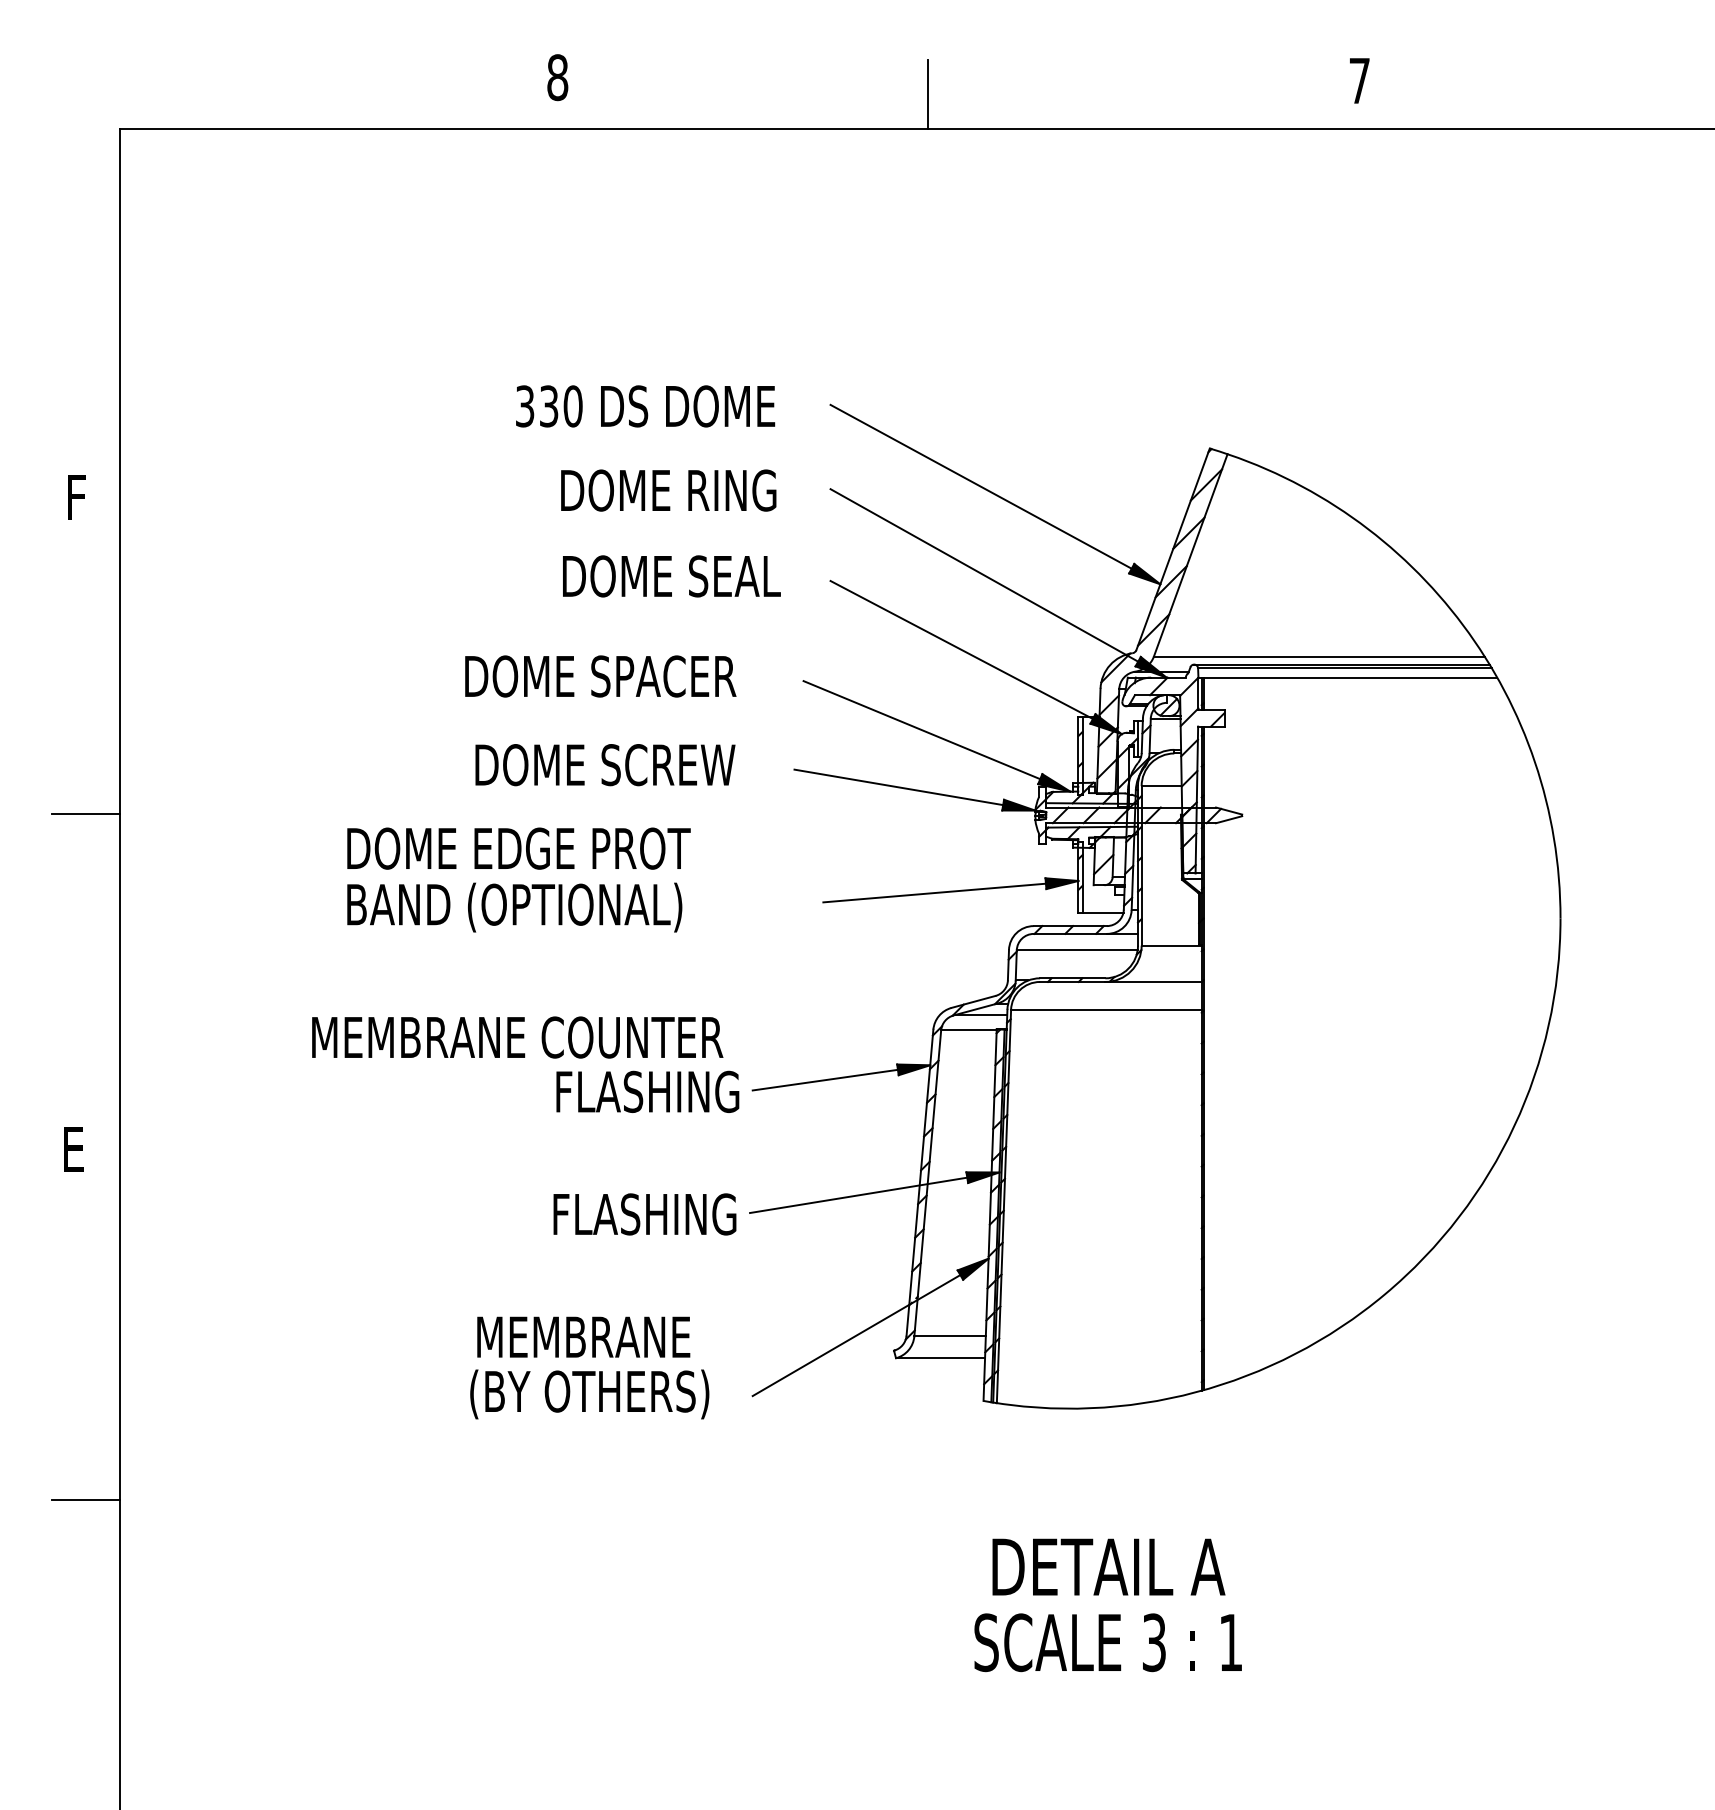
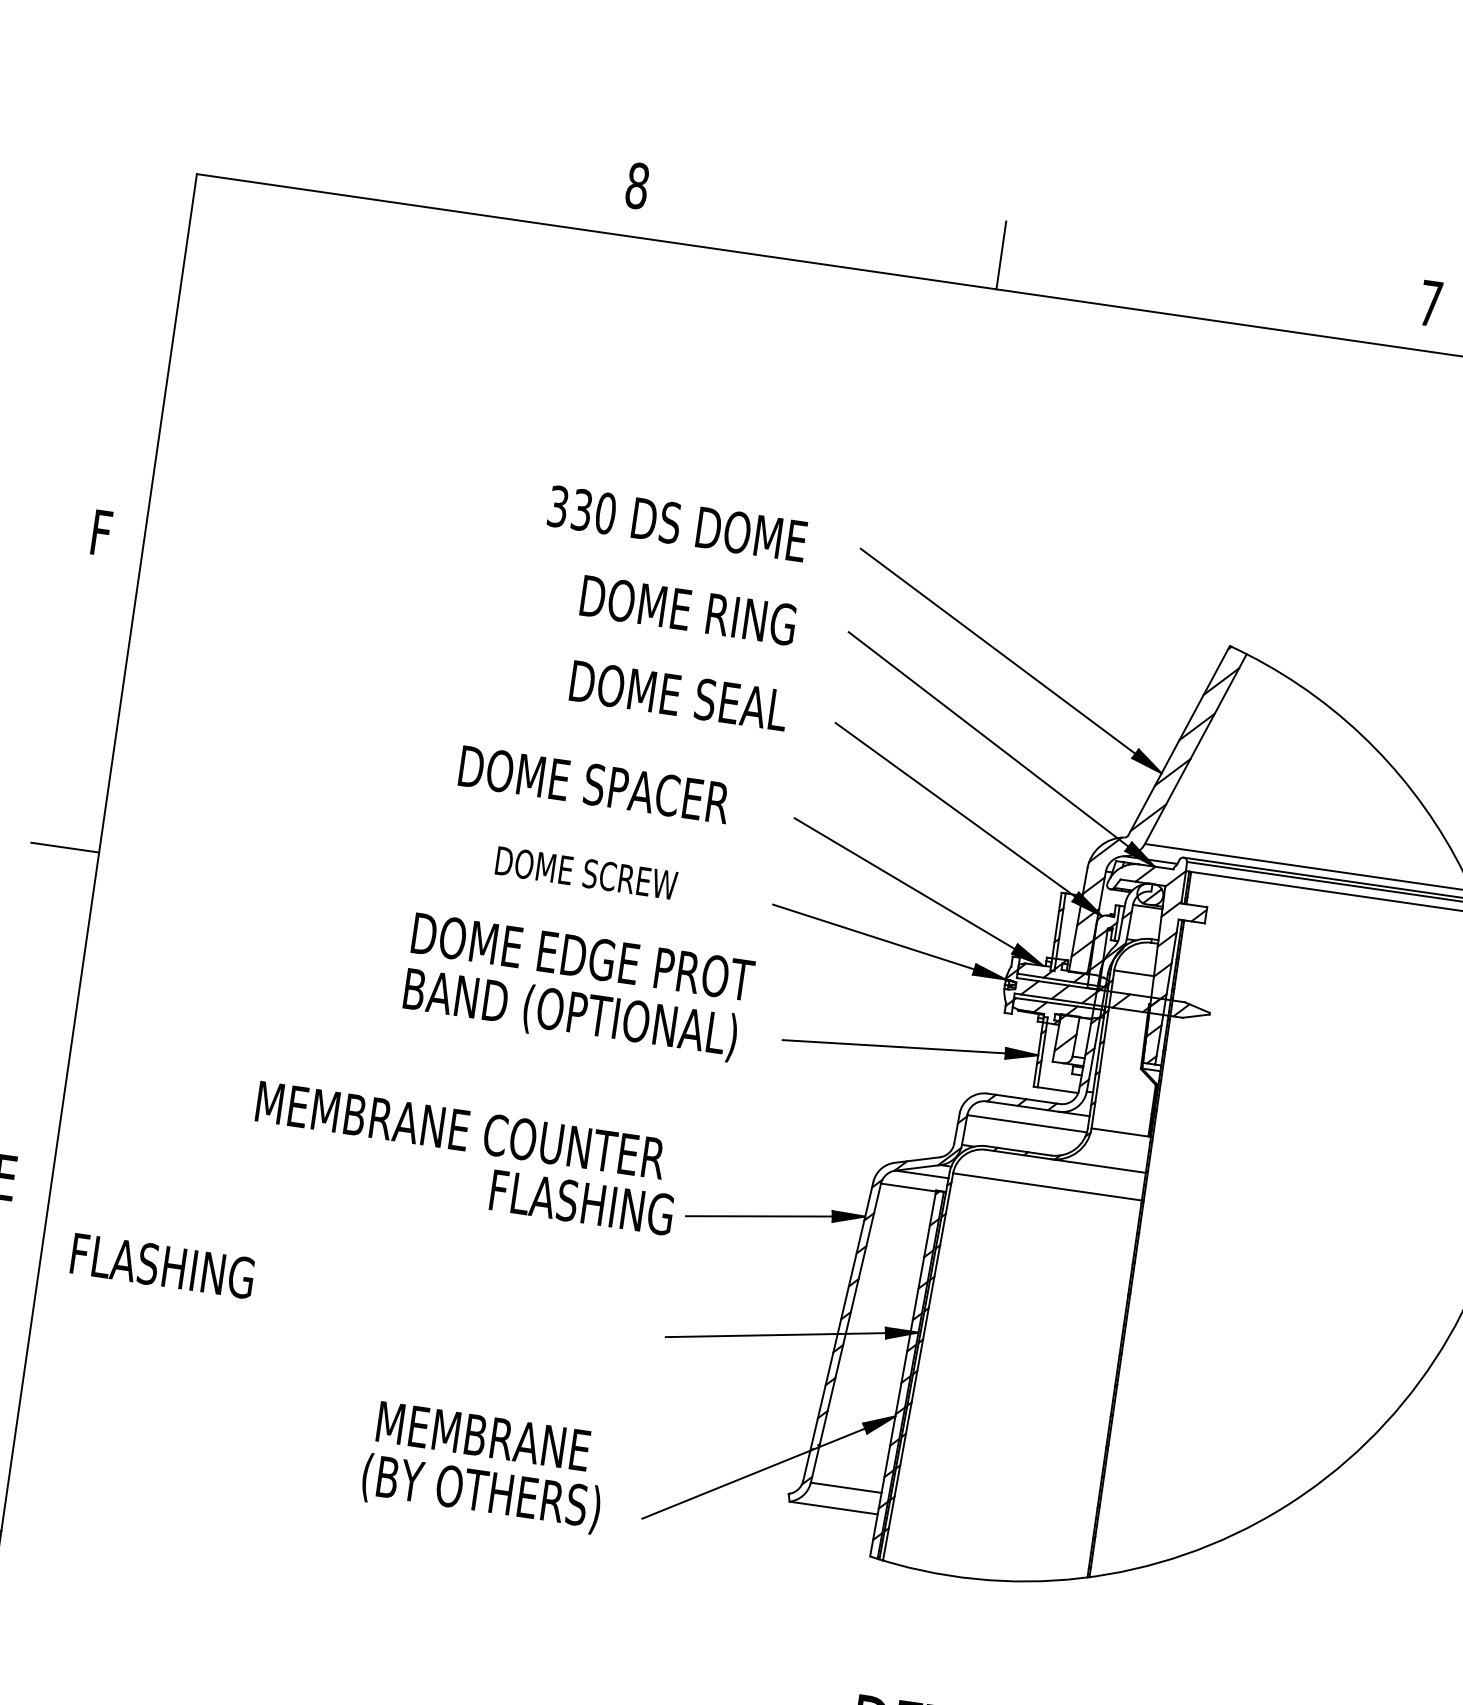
part: (605, 765) -> (586, 873), size x0.7
part: (518, 879) -> (578, 987), moved
part: (644, 1214) -> (162, 1266), moved

